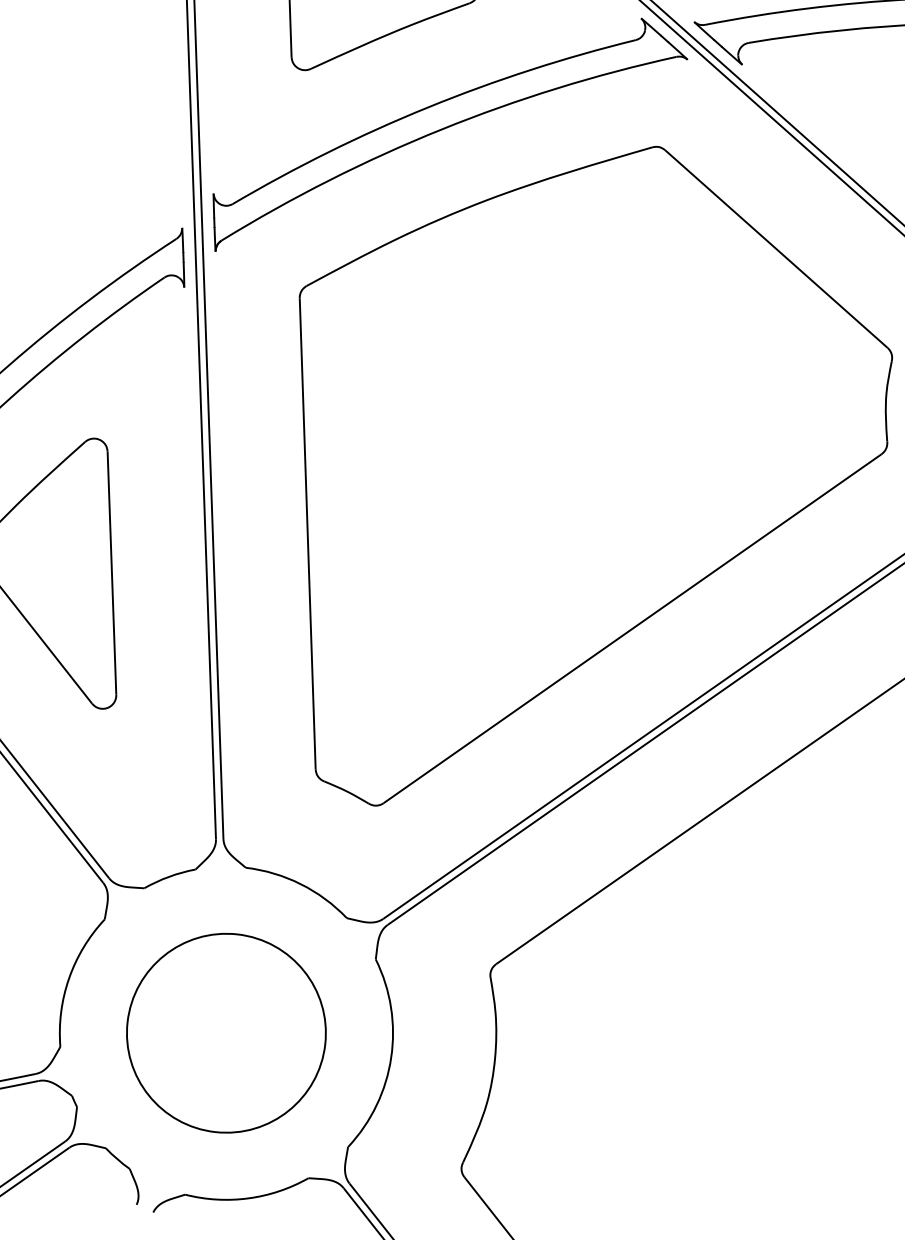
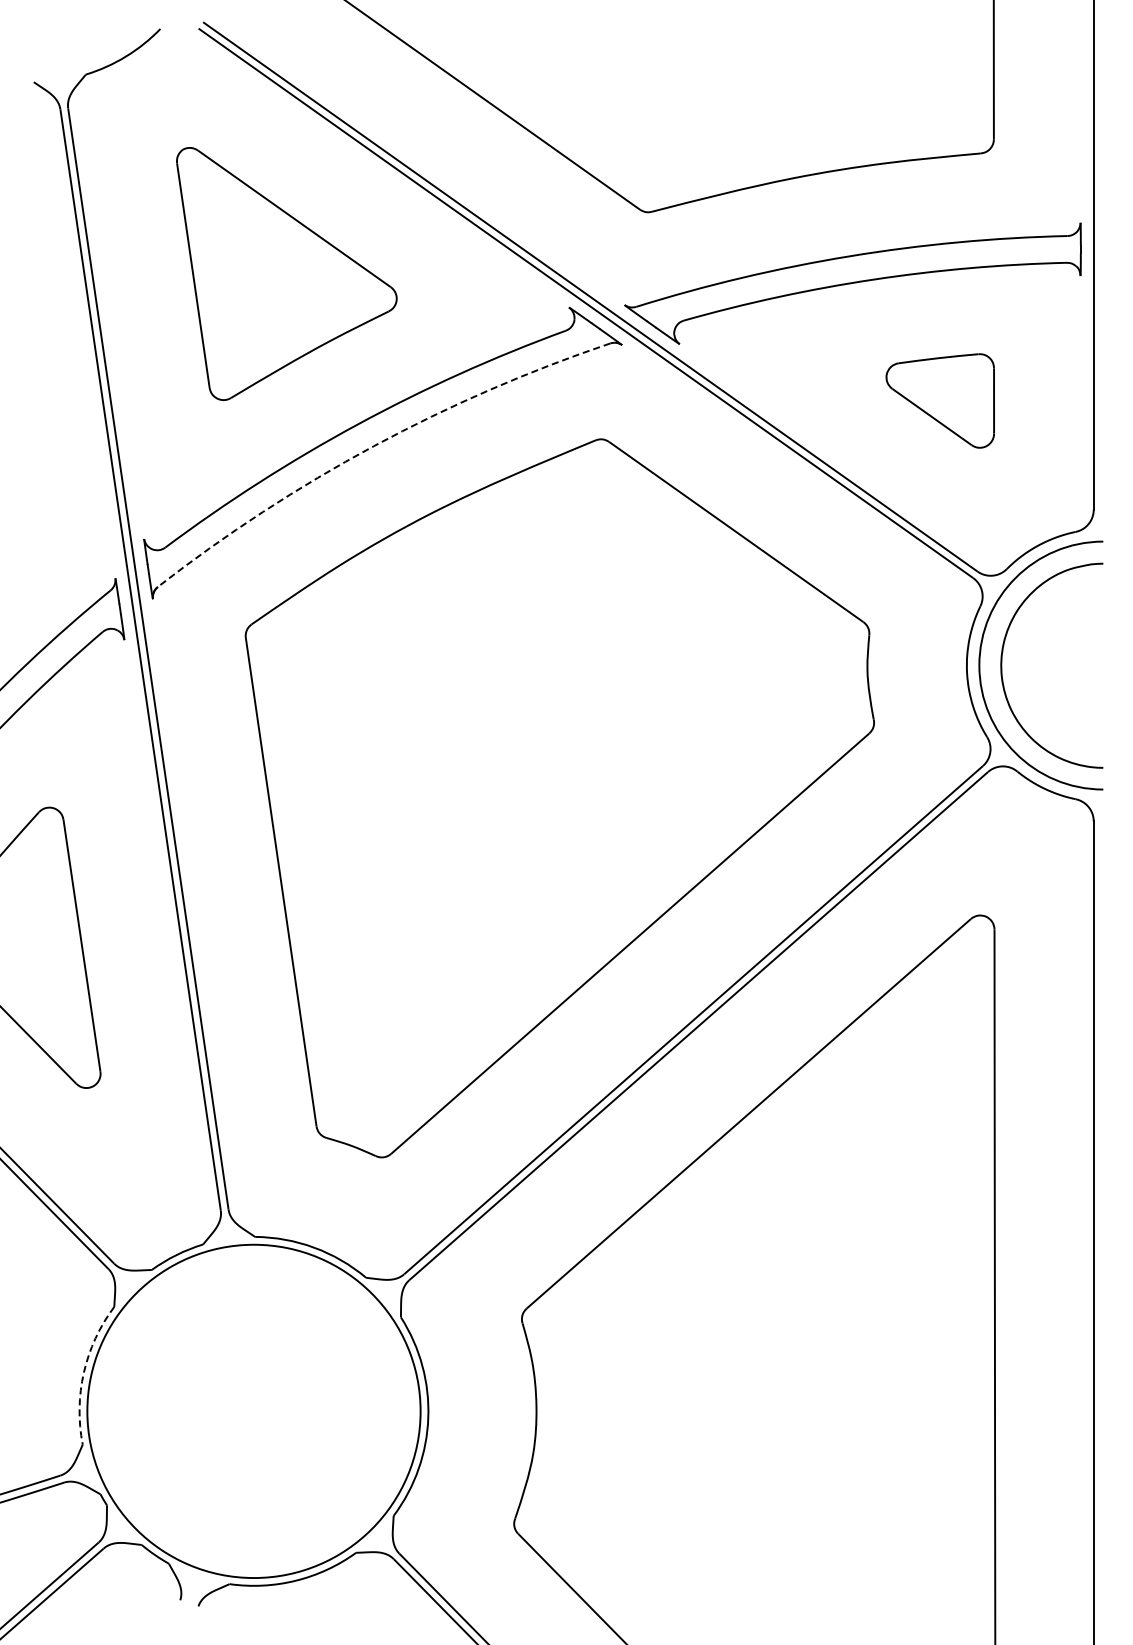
arc: (440, 129) -> (373, 446), solid -> dashed
arc: (68, 978) -> (83, 1372), solid -> dashed
circle: (225, 1033) -> (253, 1411), size x1.6

